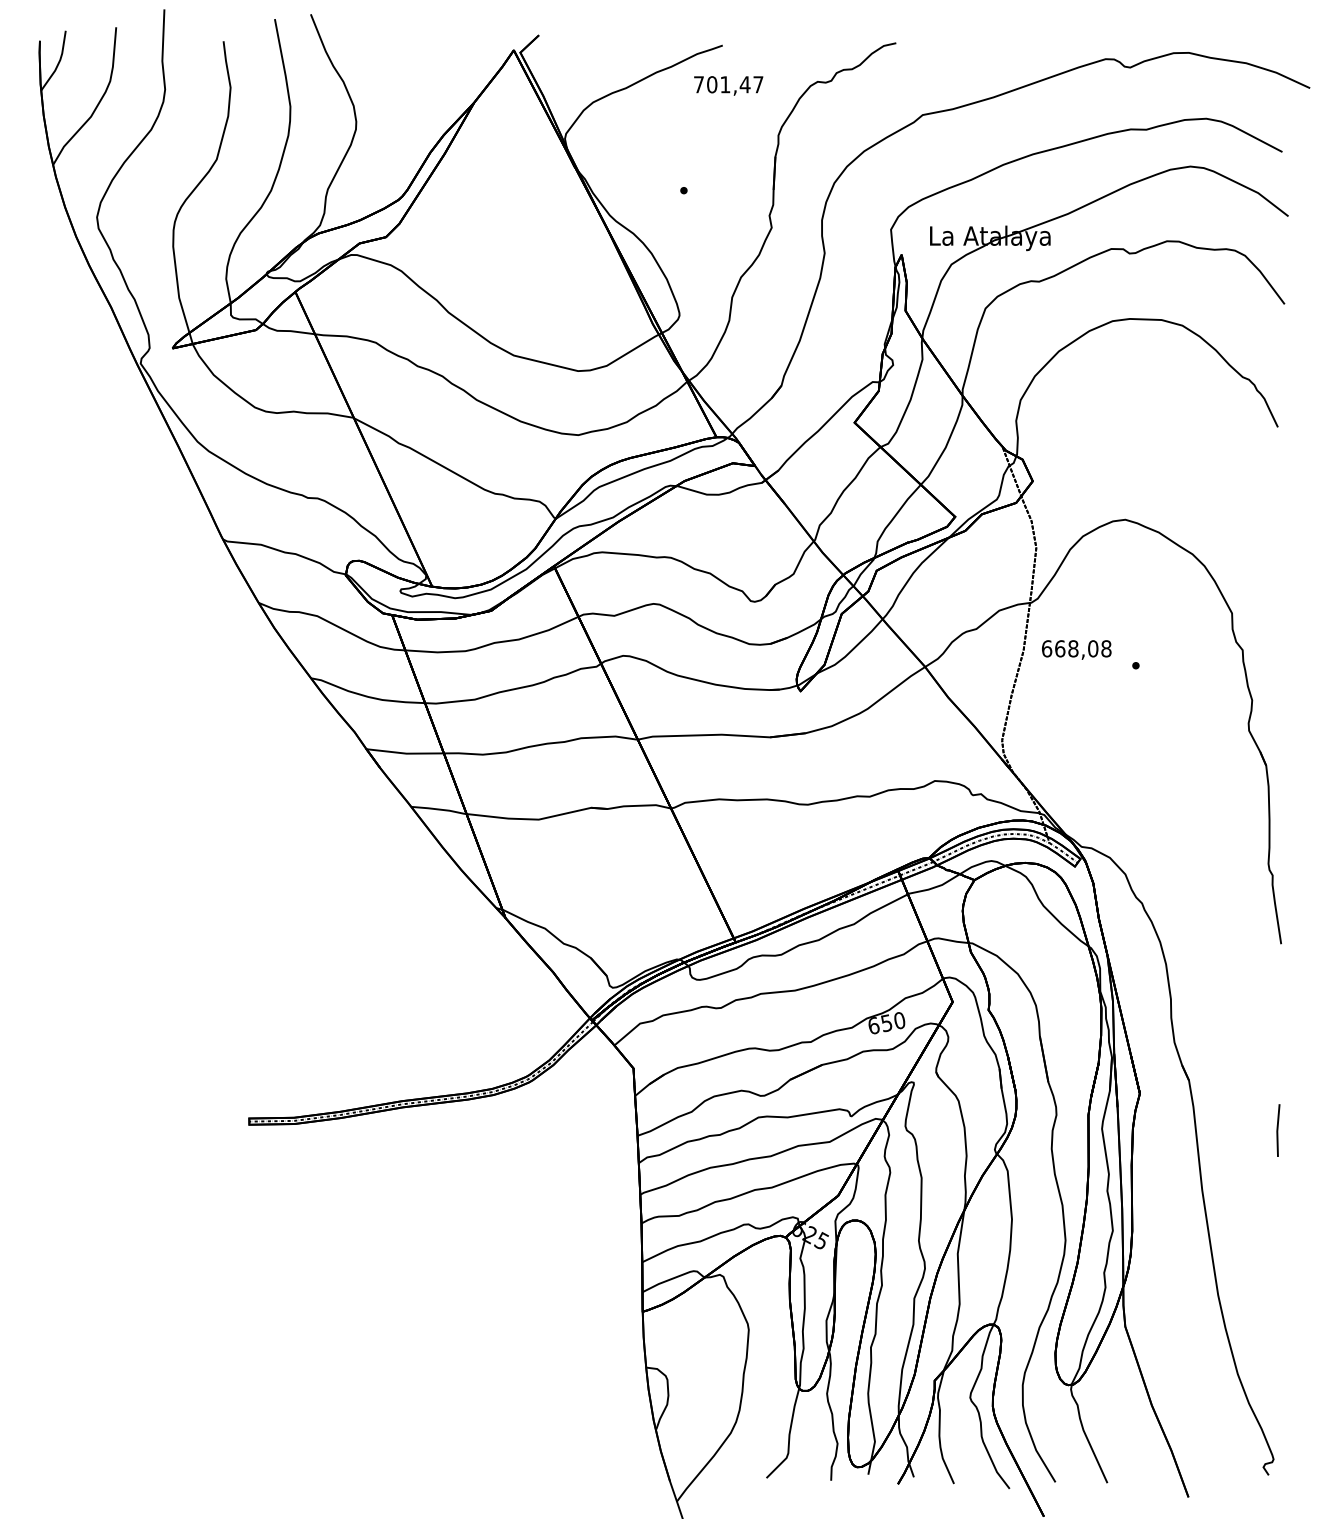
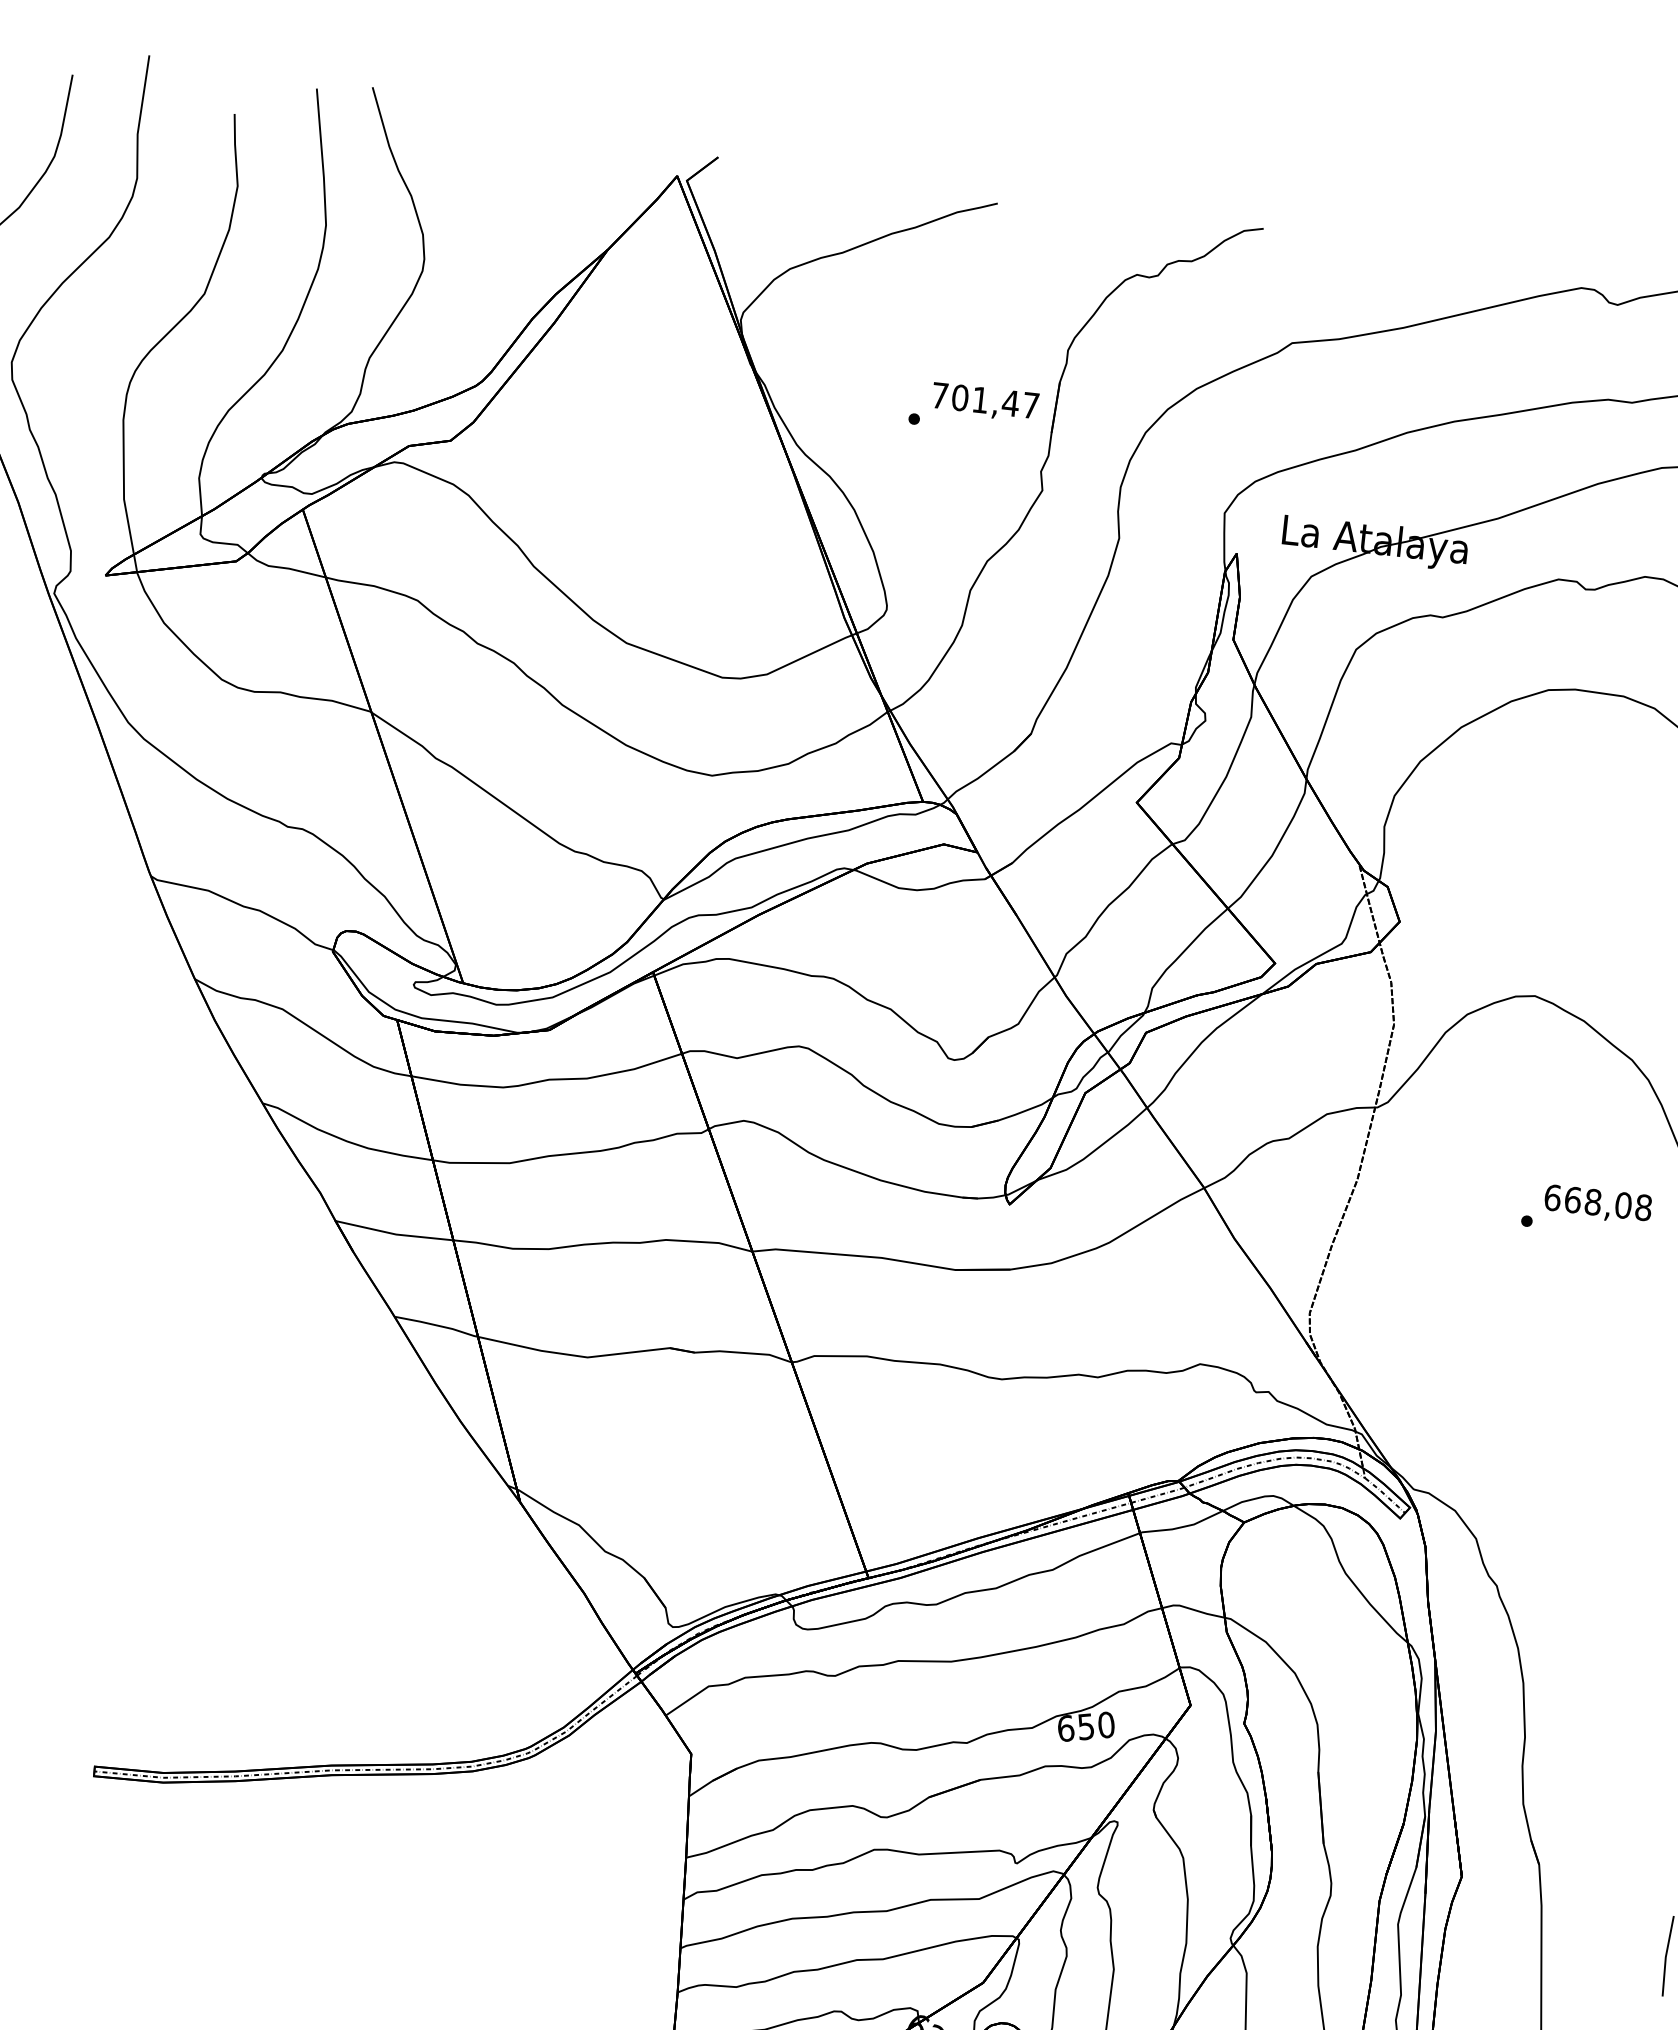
text: (728, 85) -> (985, 401), moved
text: (1076, 649) -> (1597, 1203), moved

